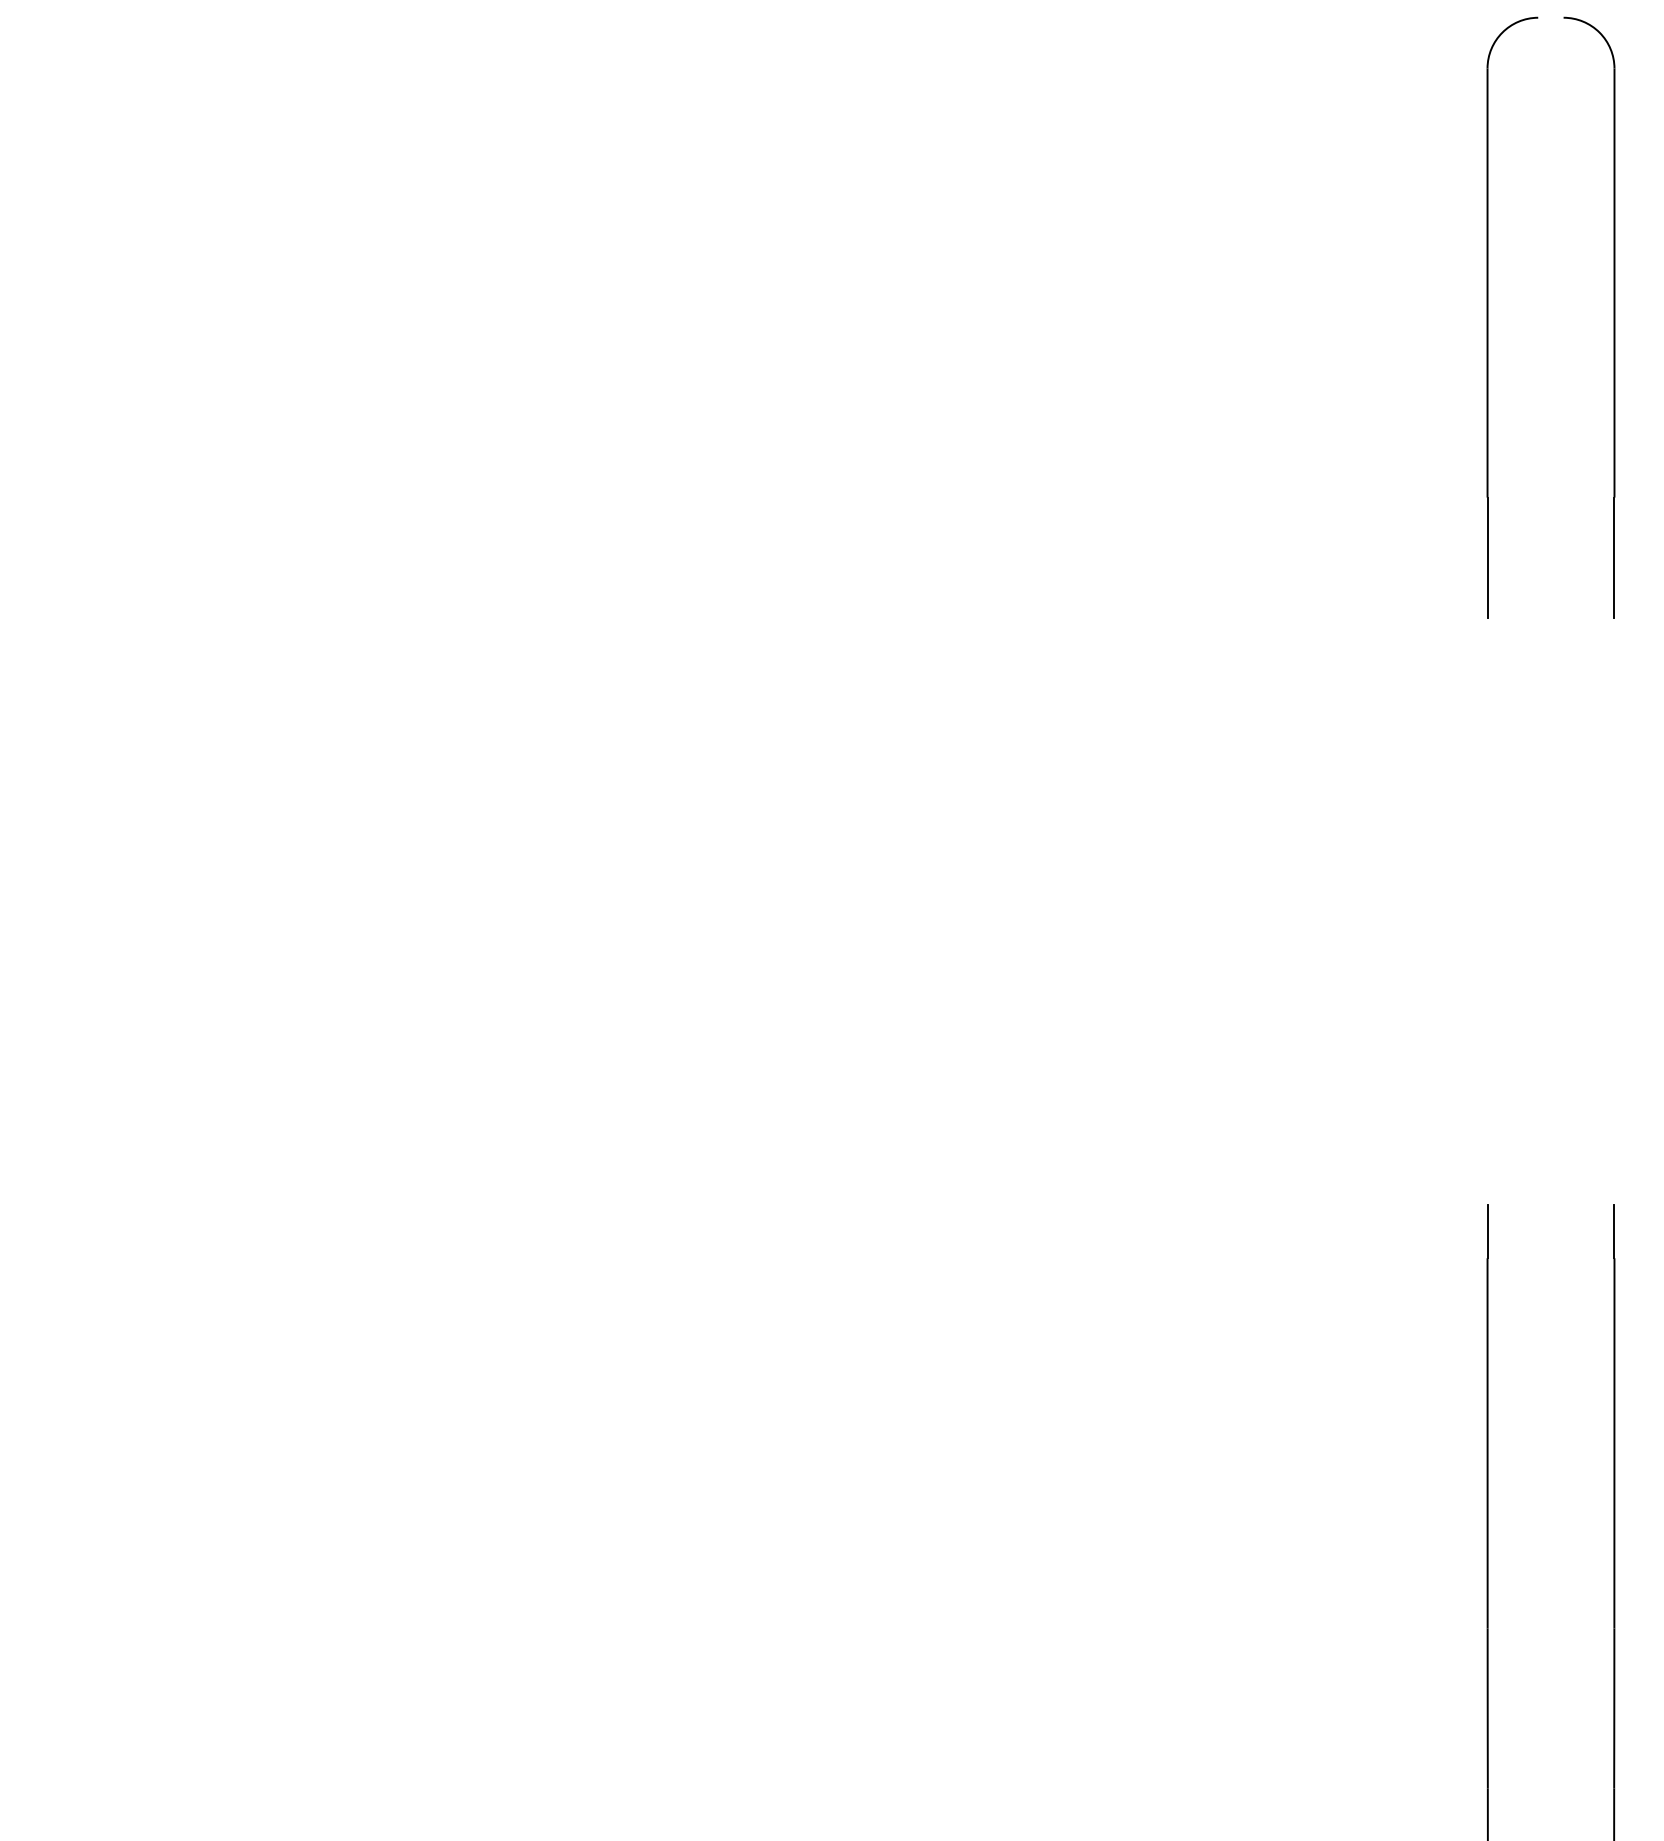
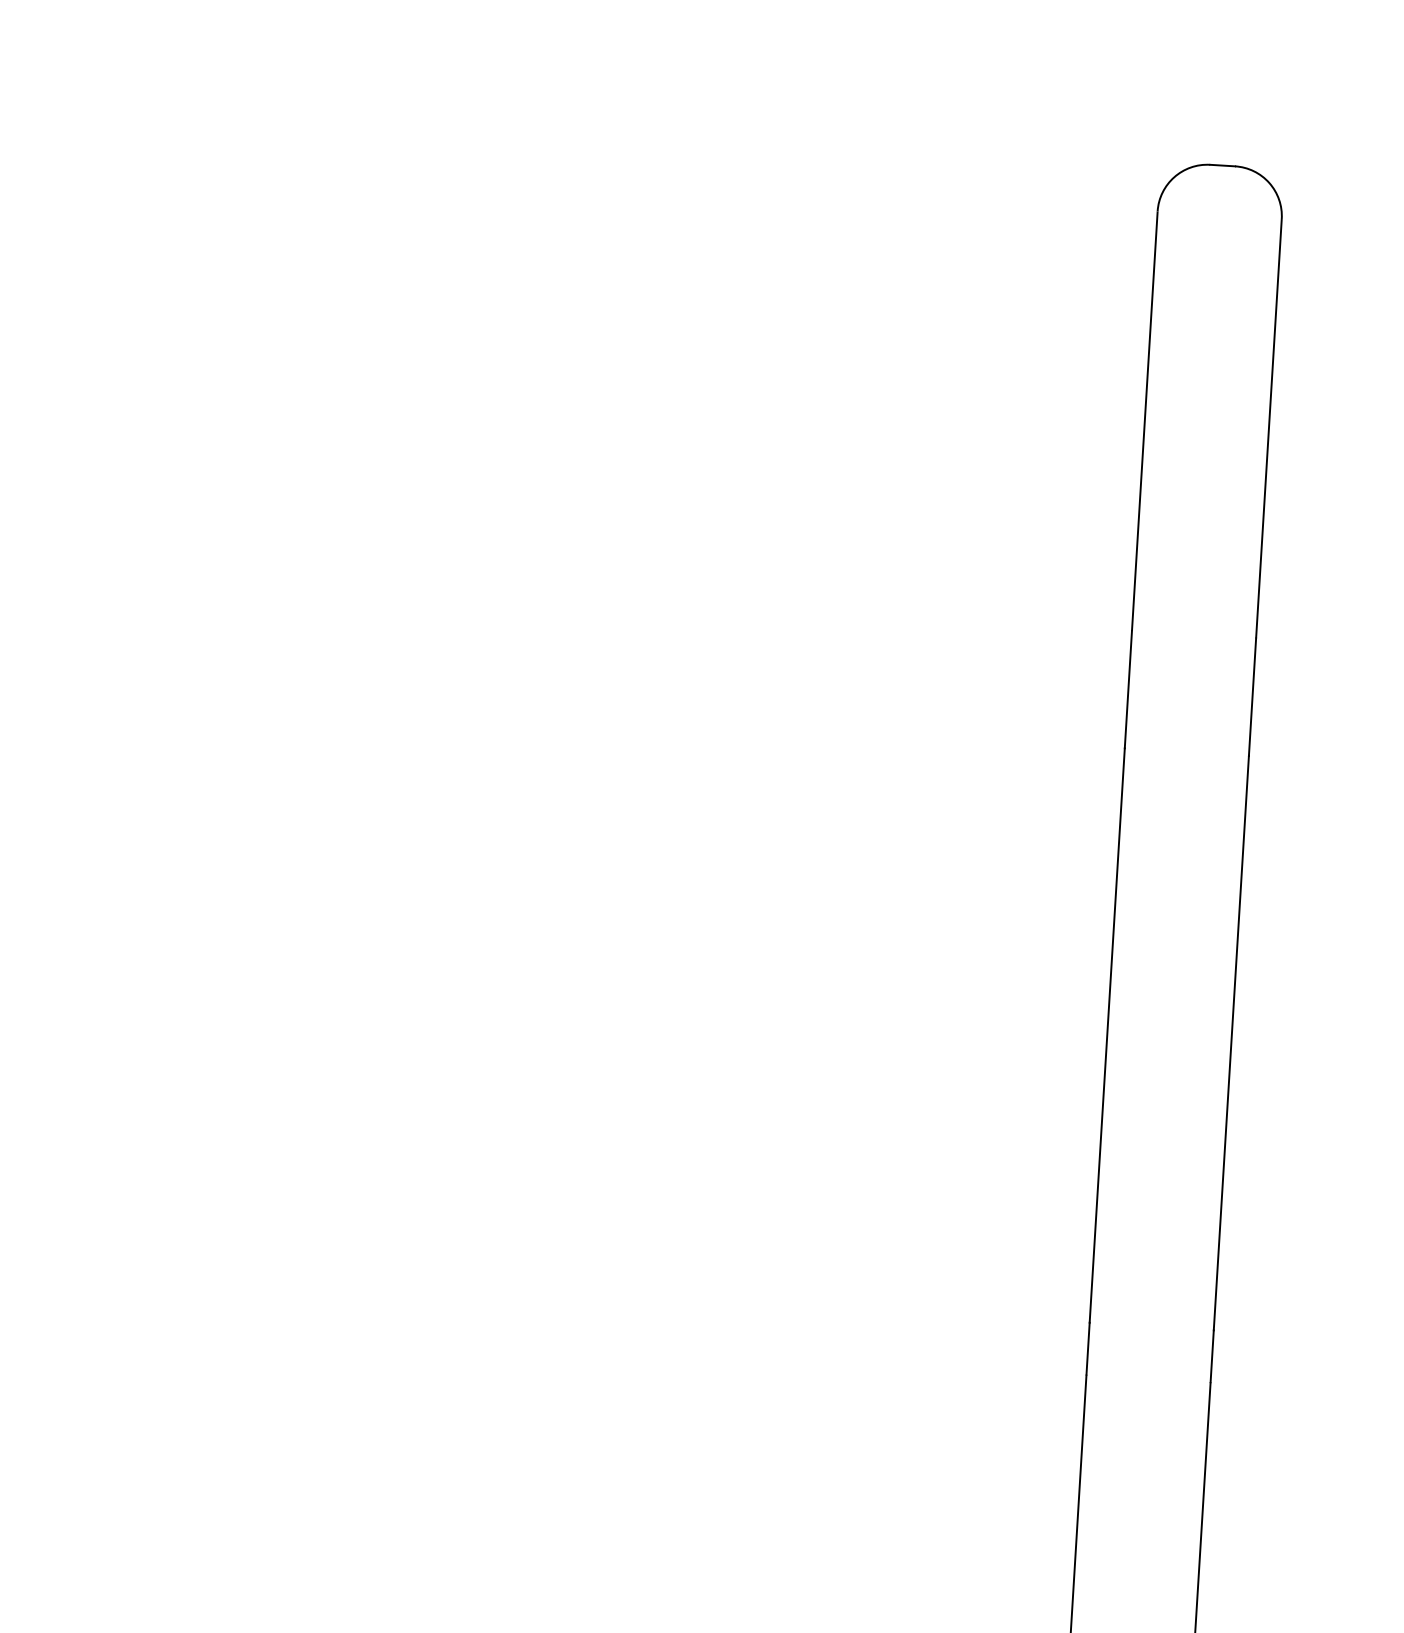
line: (1550, 17) -> (1222, 165), added
line: (1487, 911) -> (1107, 1035), added
line: (1614, 911) -> (1231, 1043), added

